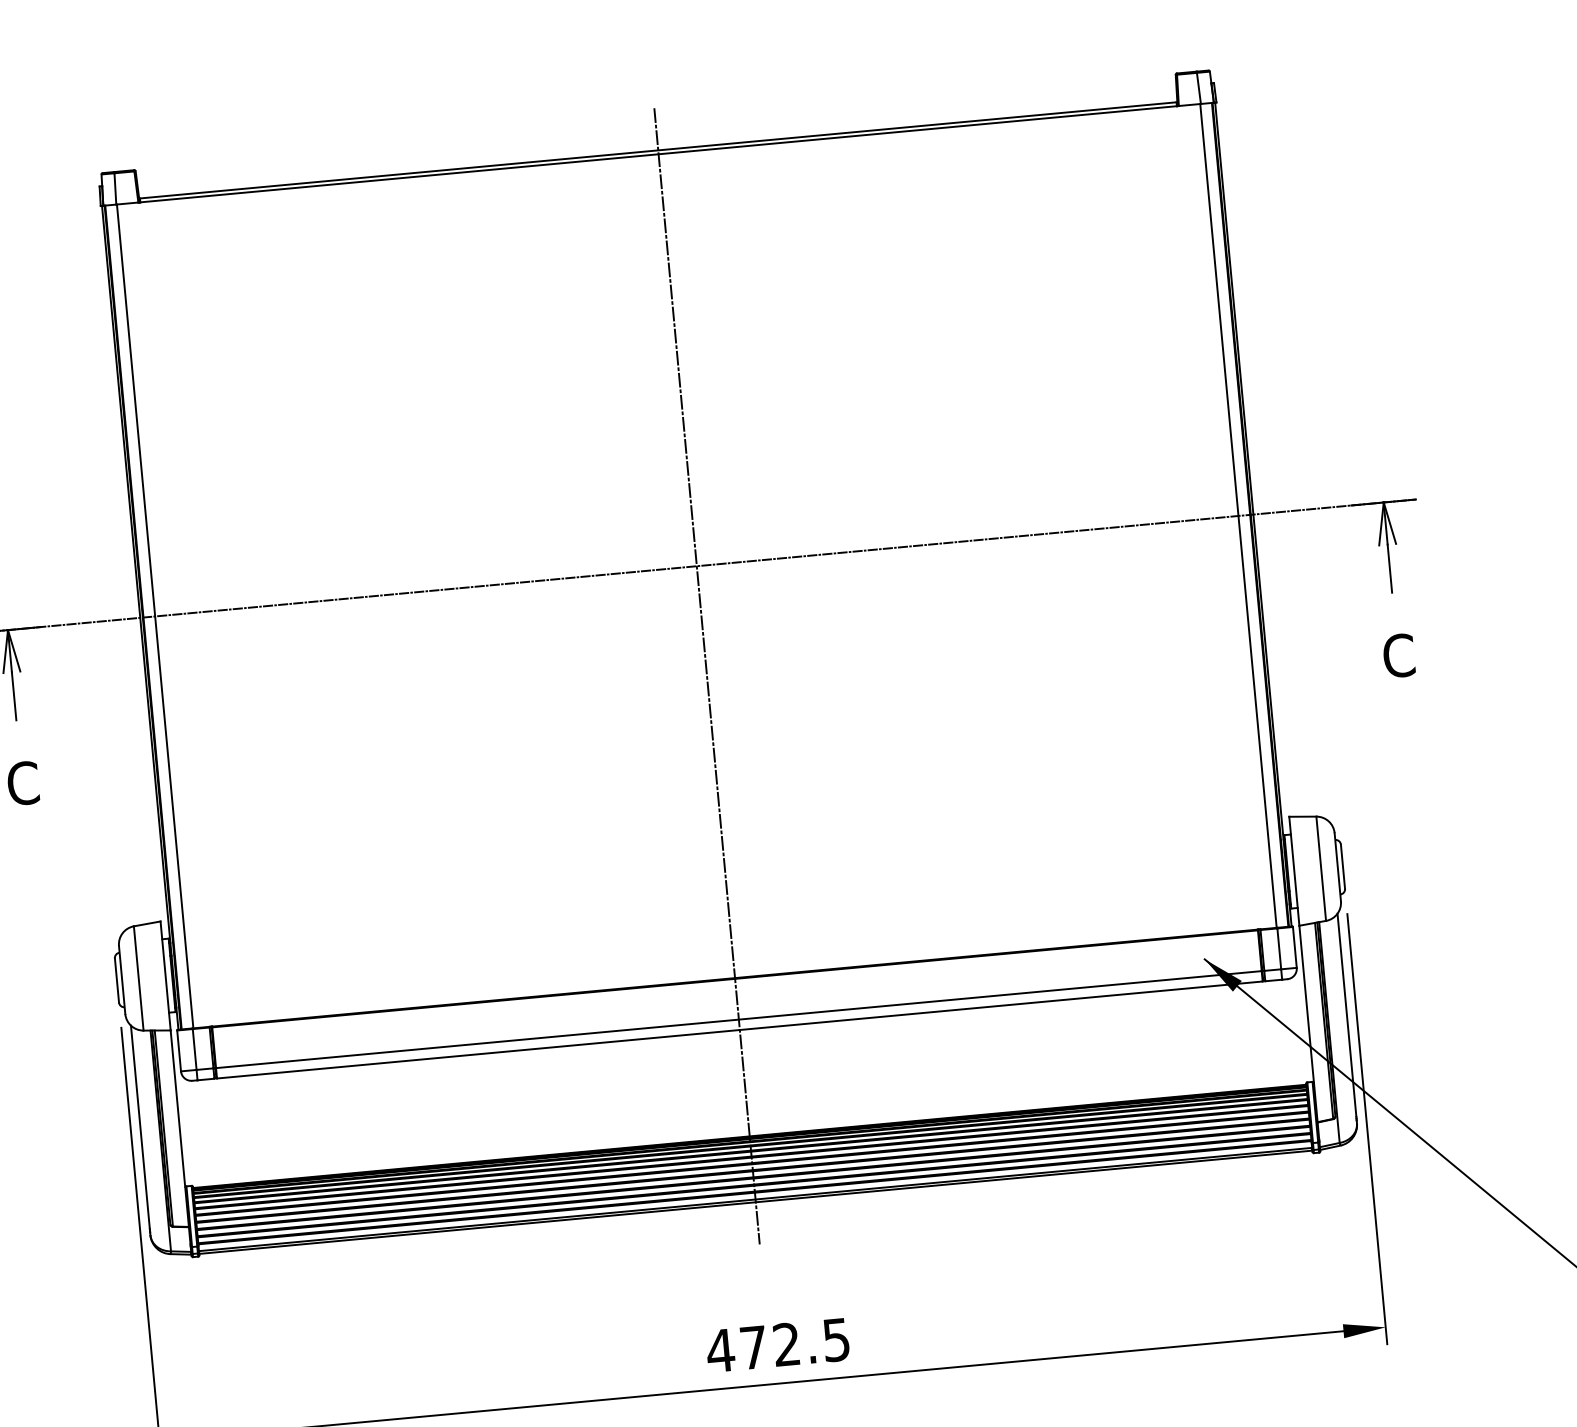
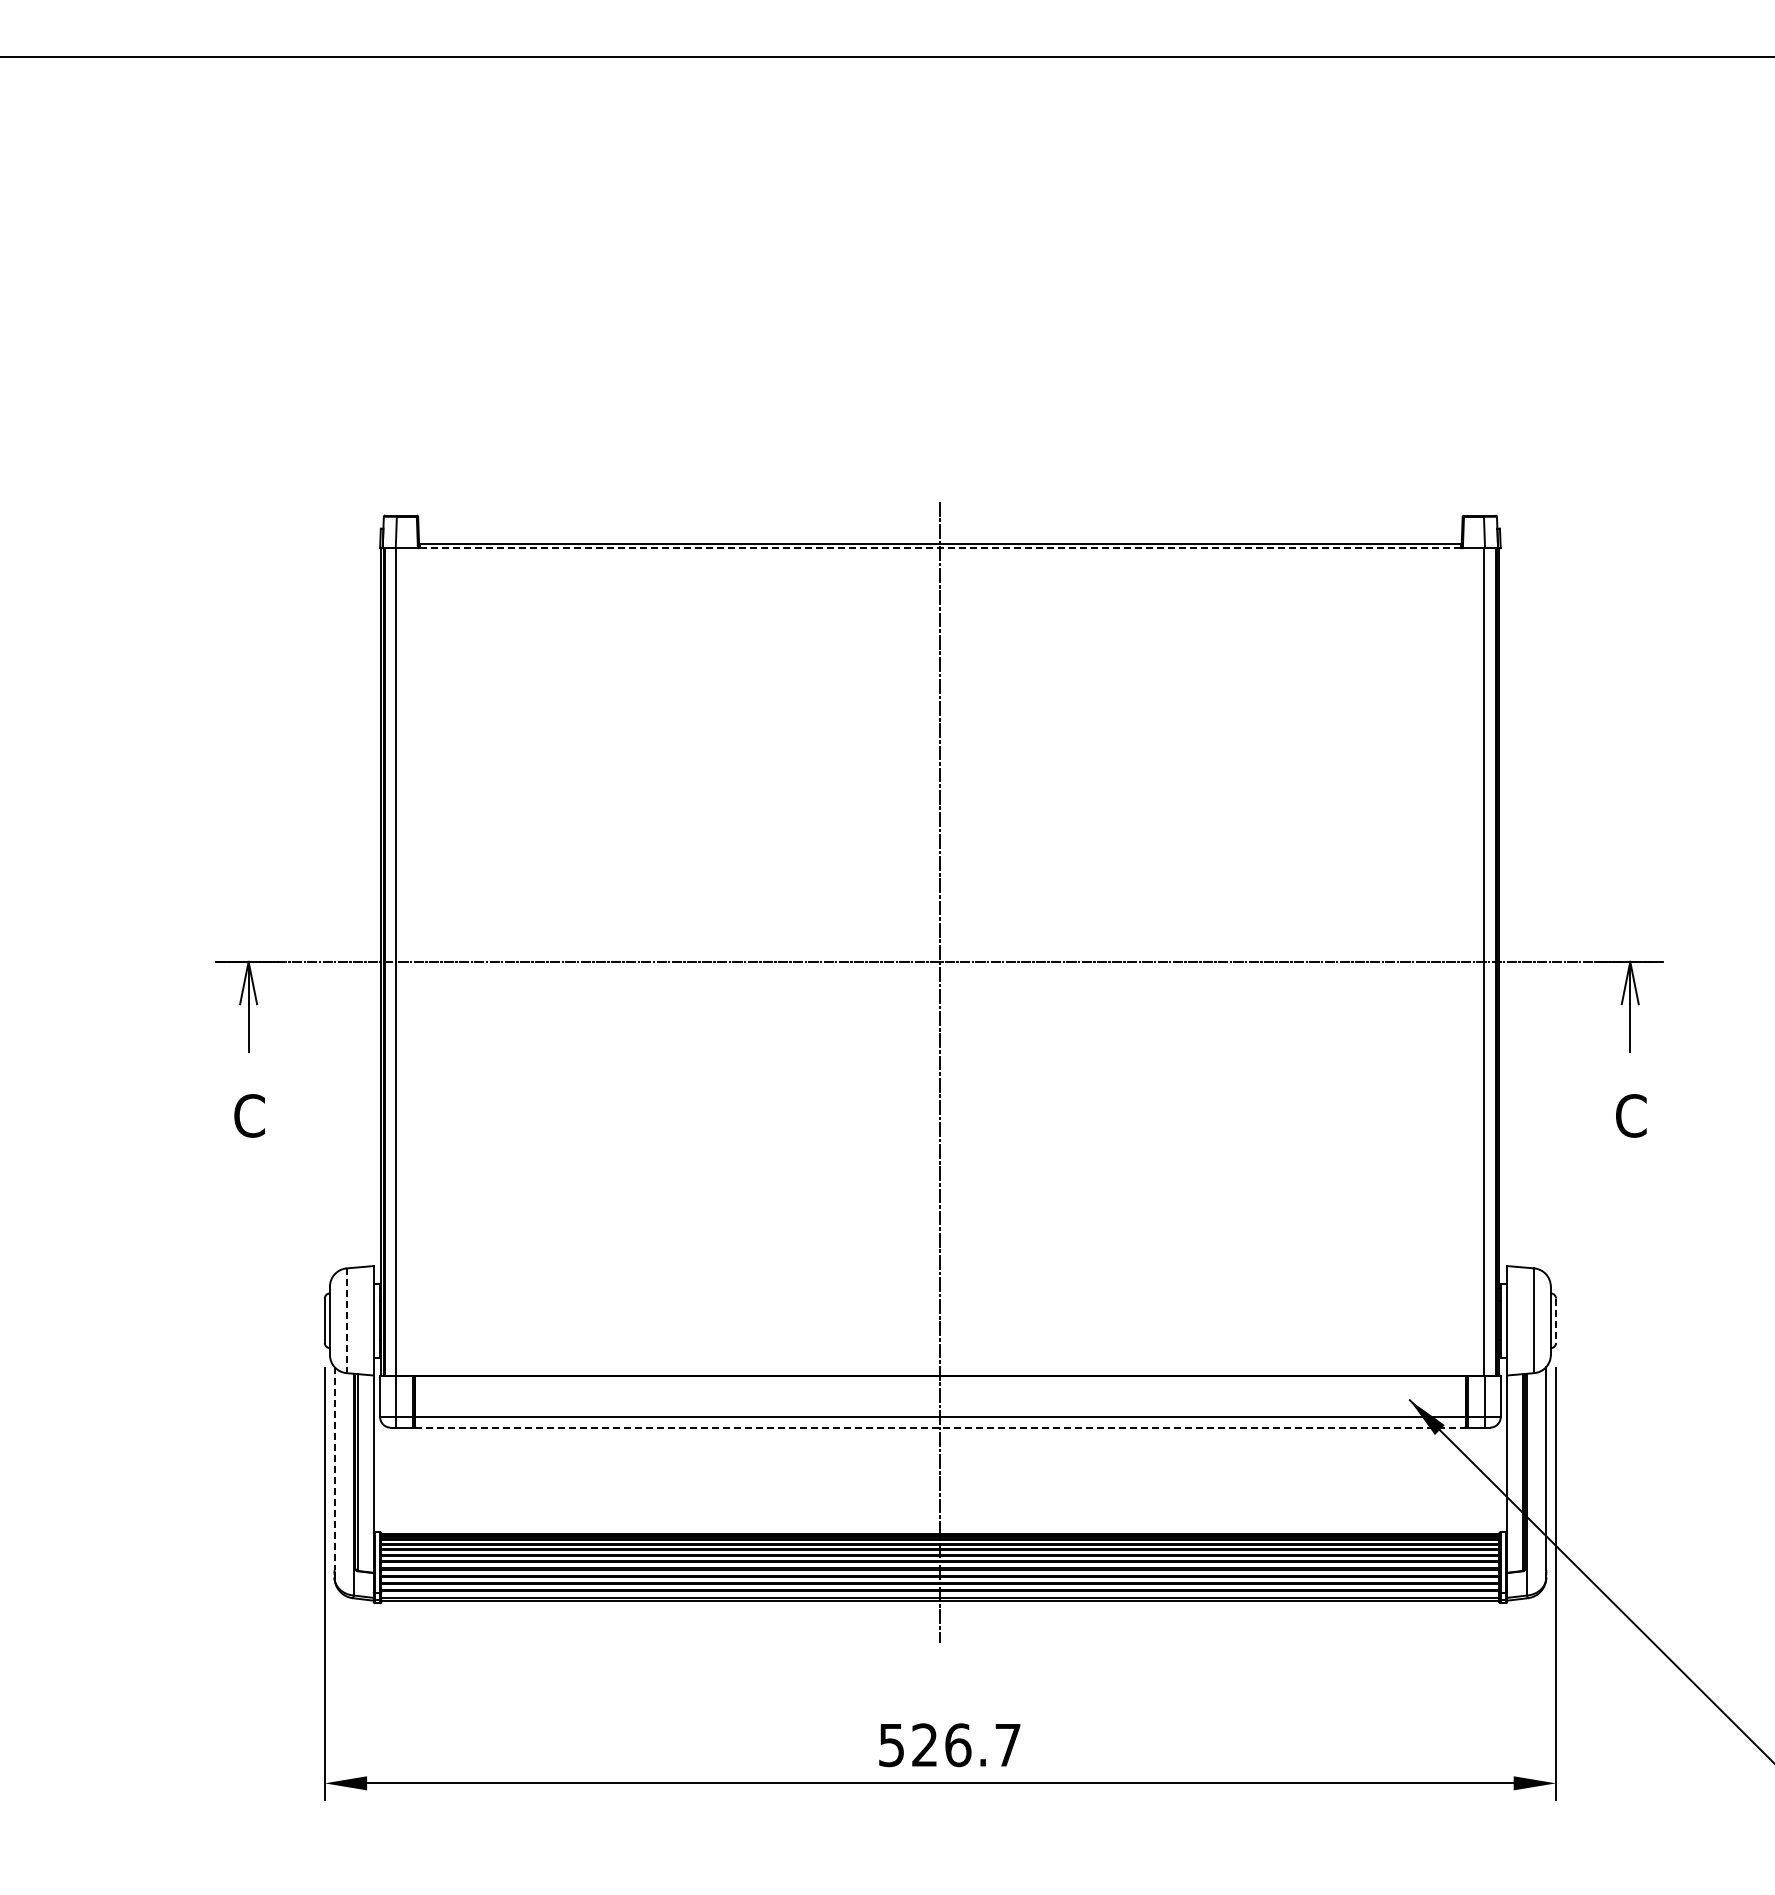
line: (658, 154) -> (940, 548), solid -> dashed
line: (1343, 867) -> (1556, 1321), solid -> dashed
line: (138, 979) -> (346, 1321), solid -> dashed
line: (739, 1029) -> (940, 1427), solid -> dashed
line: (140, 1126) -> (334, 1468), solid -> dashed
text: (777, 1345) -> (948, 1745), 472.5 -> 526.7

